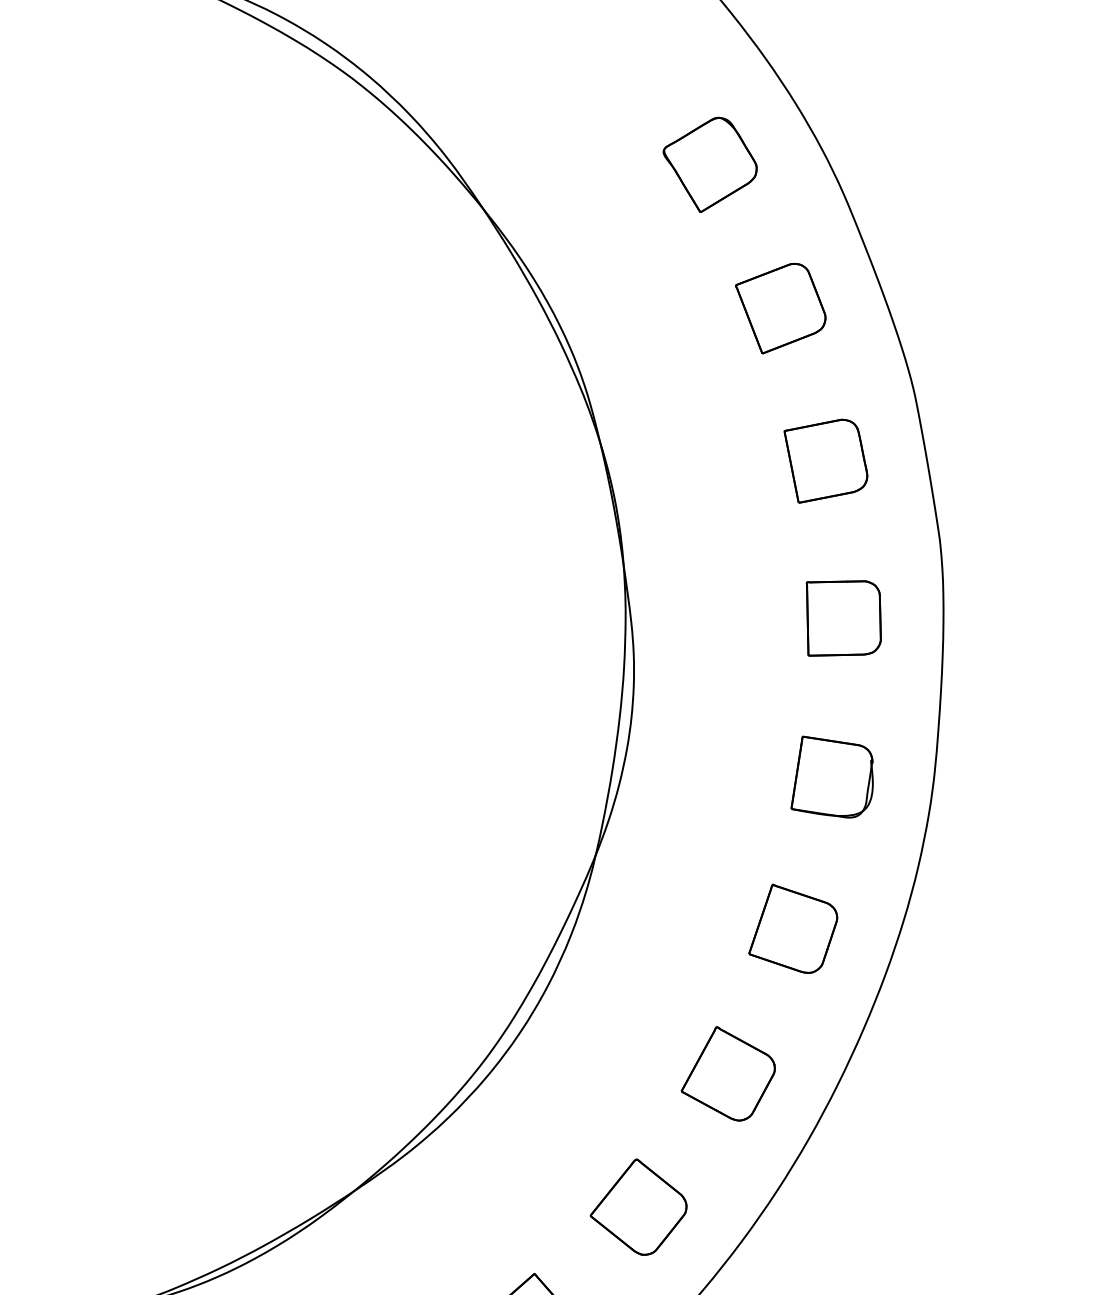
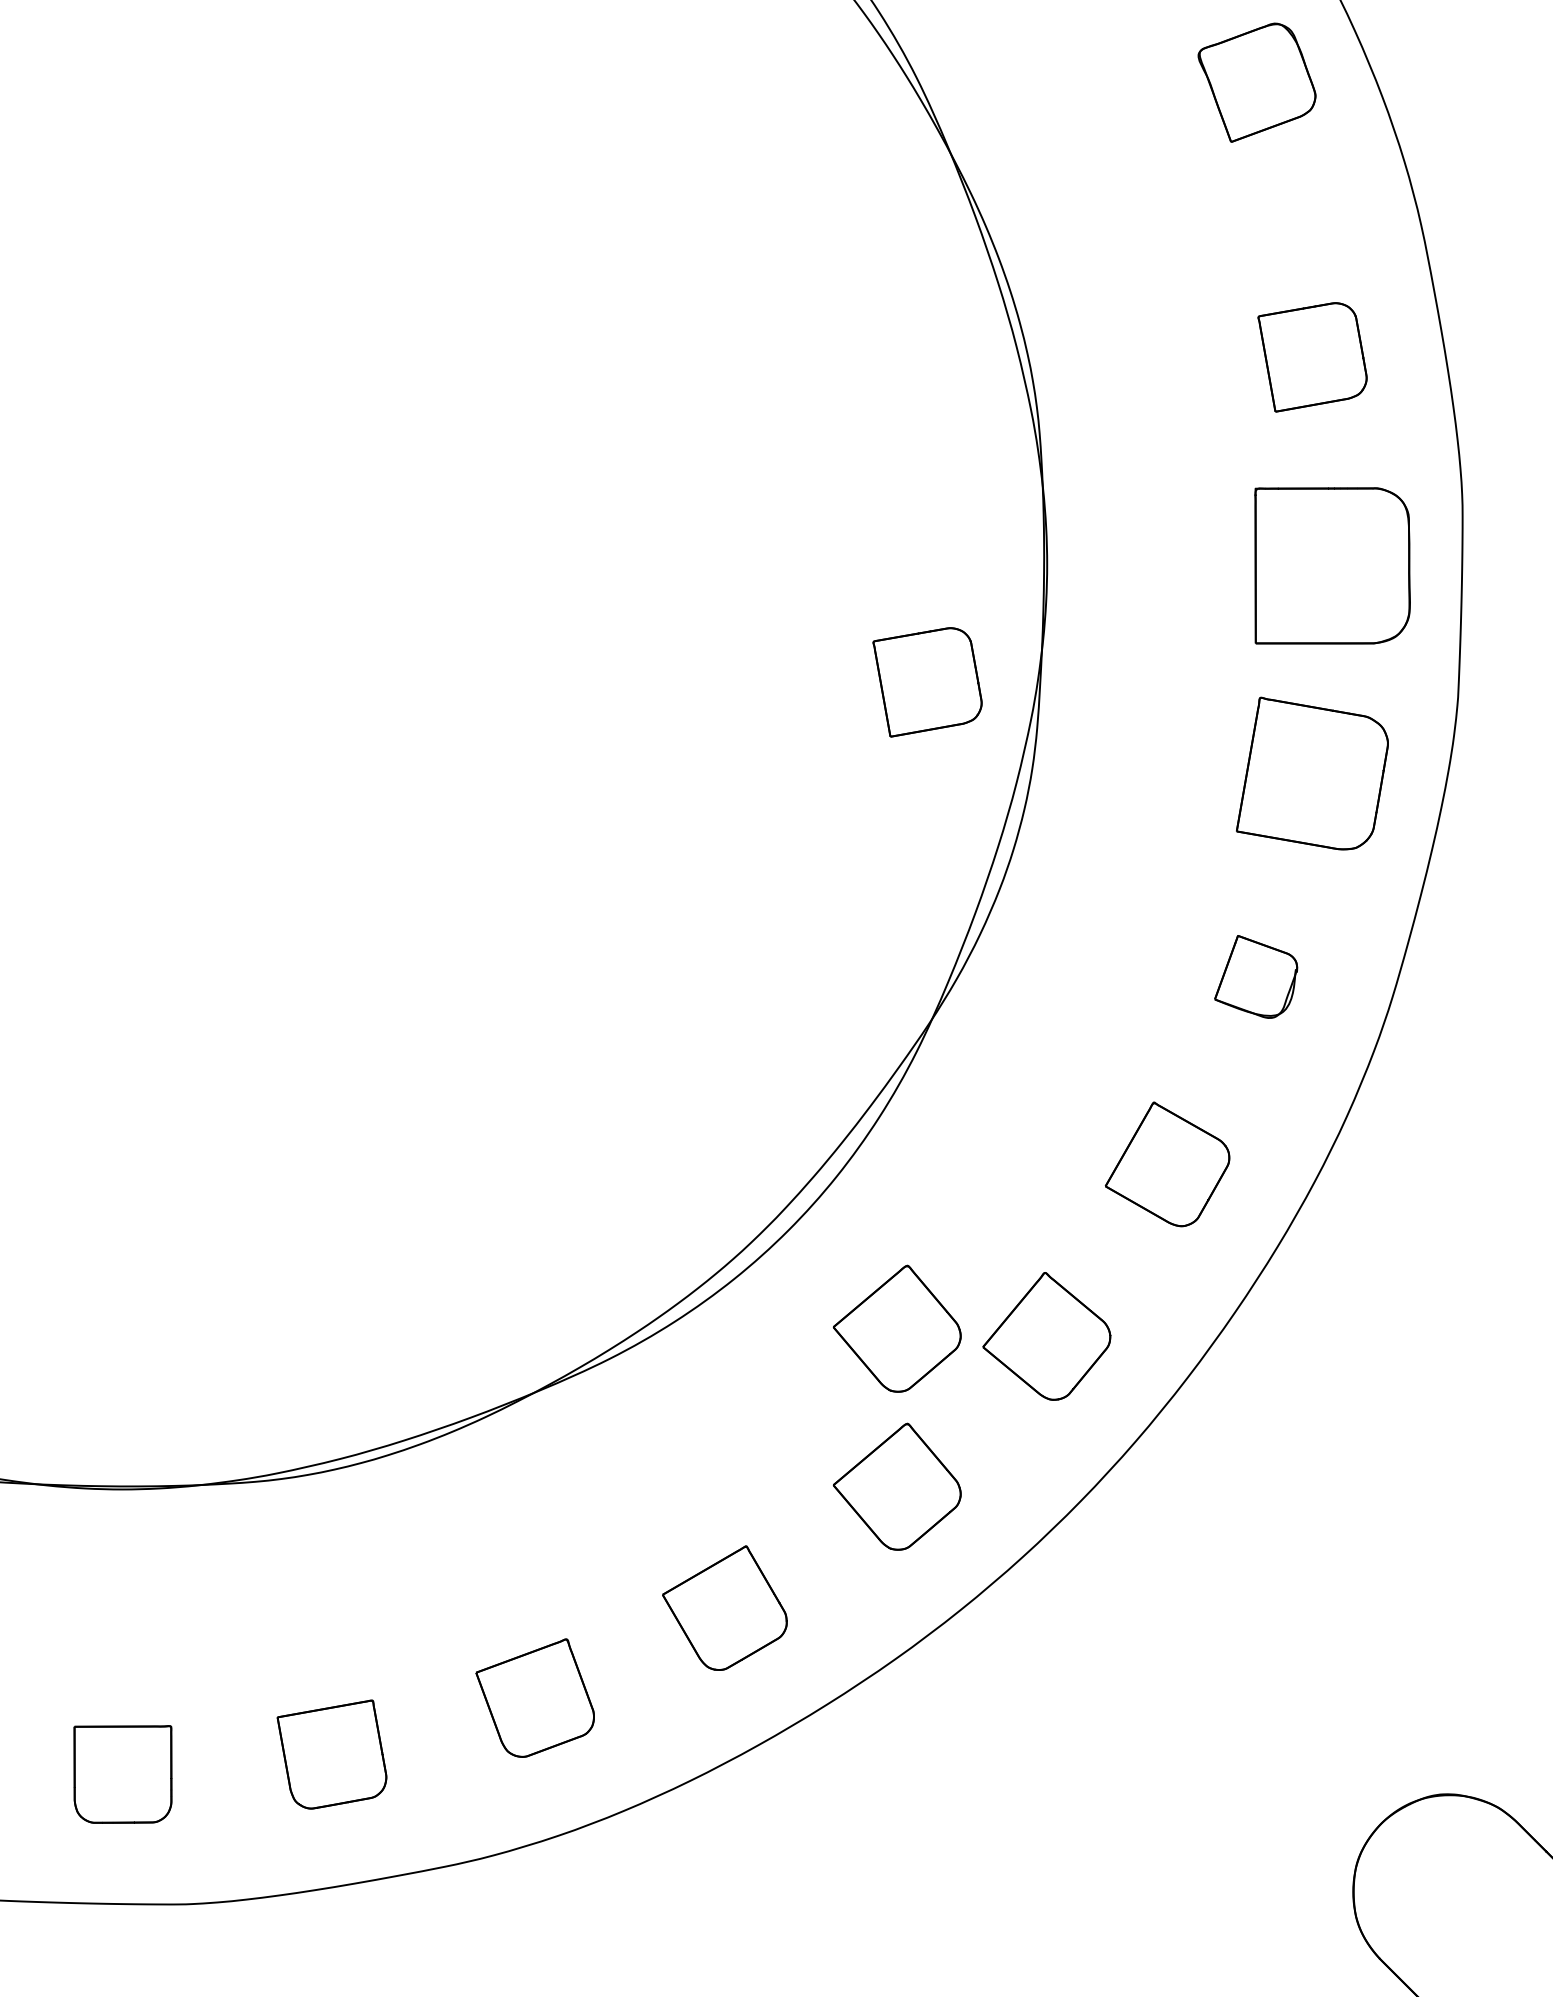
part: (710, 164) -> (1256, 82), moved
part: (827, 459) -> (1332, 565), size x1.6
part: (543, 605) -> (927, 682), added
part: (842, 617) -> (1312, 773), size x1.4
part: (829, 776) -> (1255, 976), size x0.7
part: (614, 1090) -> (896, 1328), added

